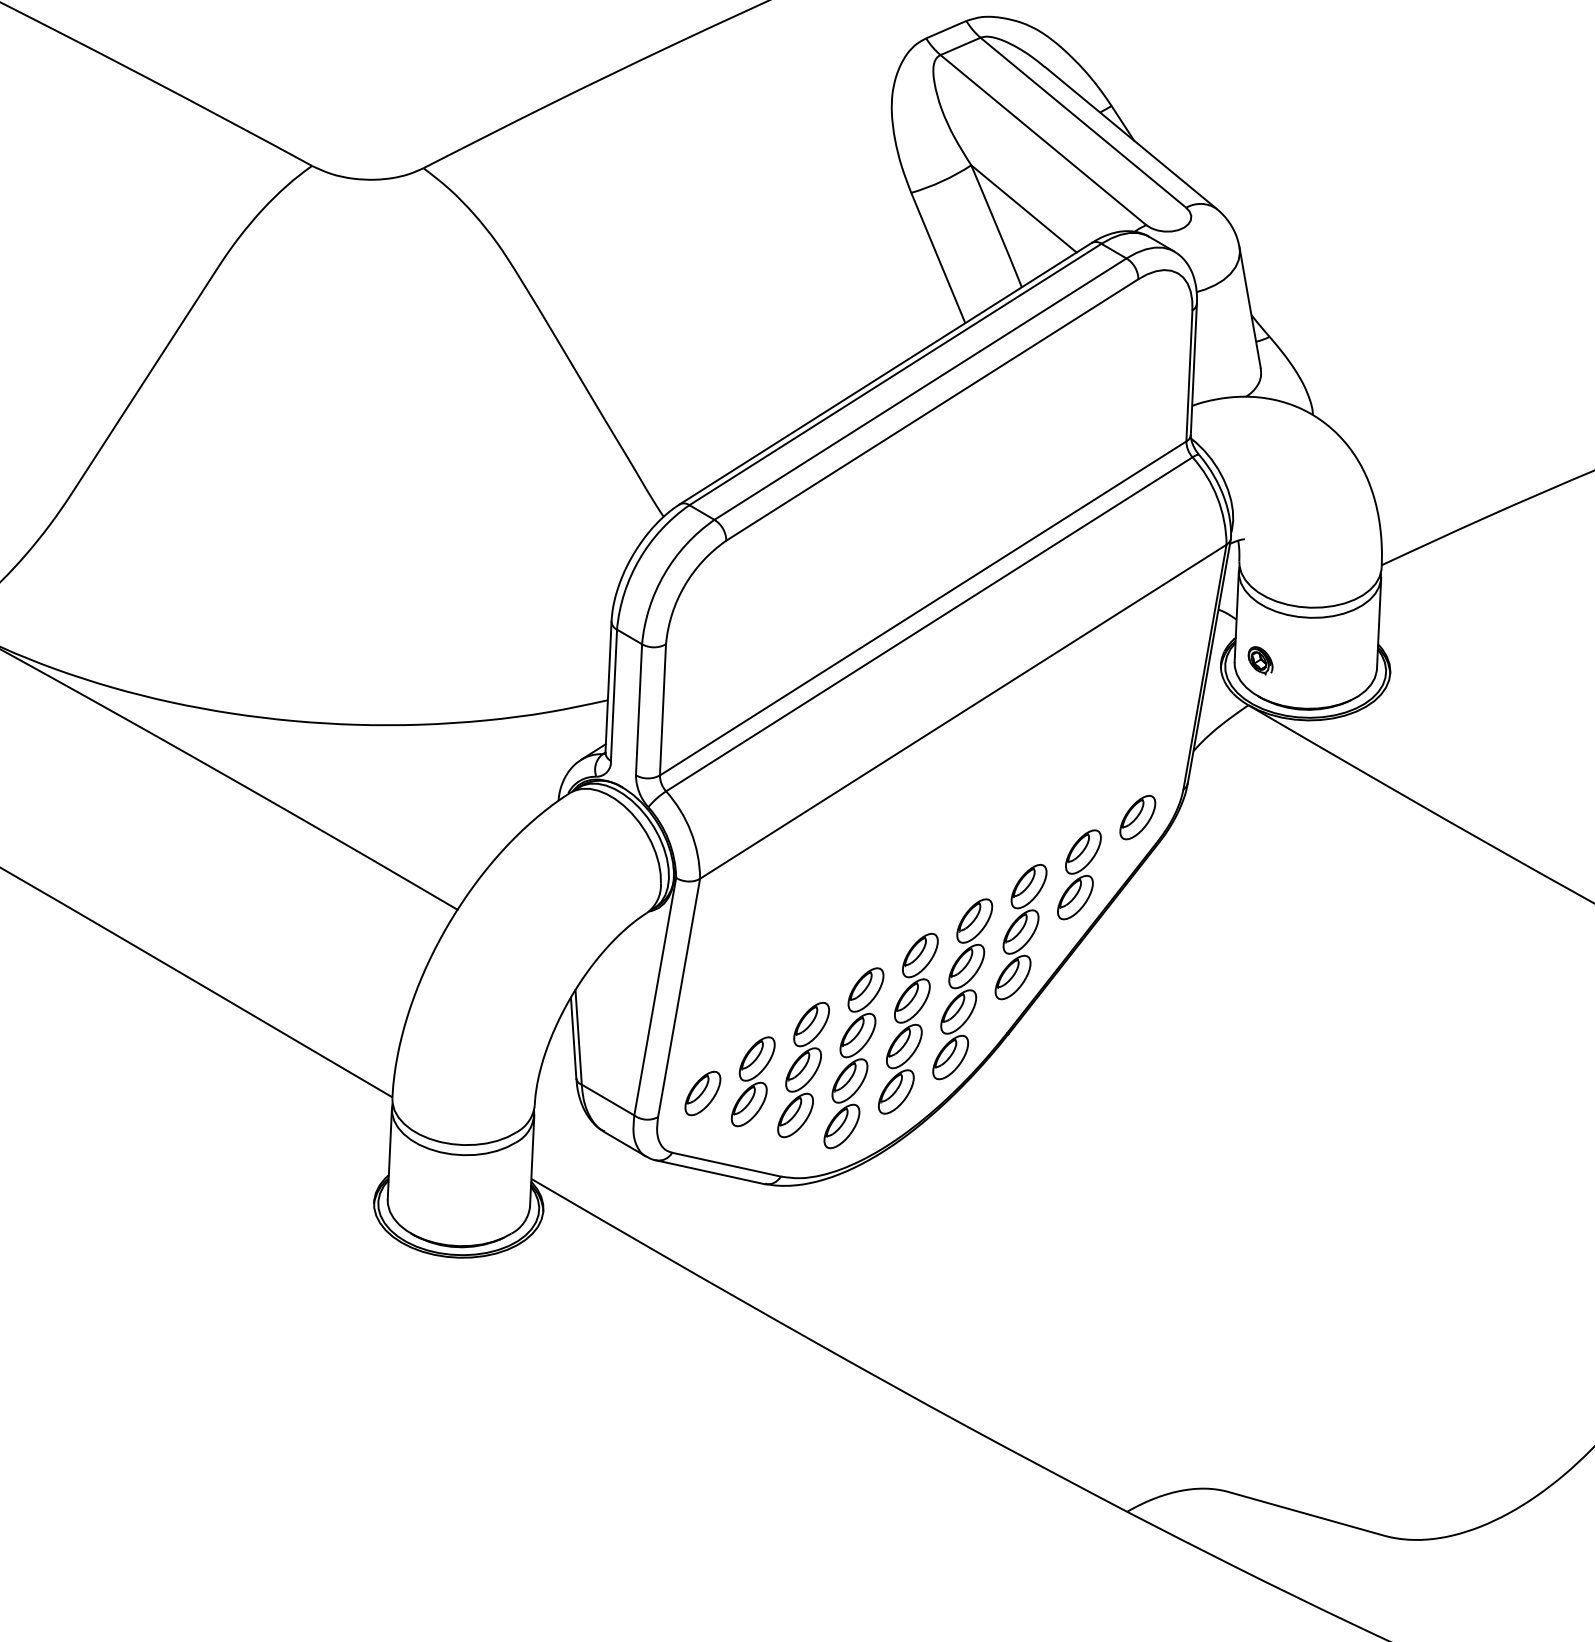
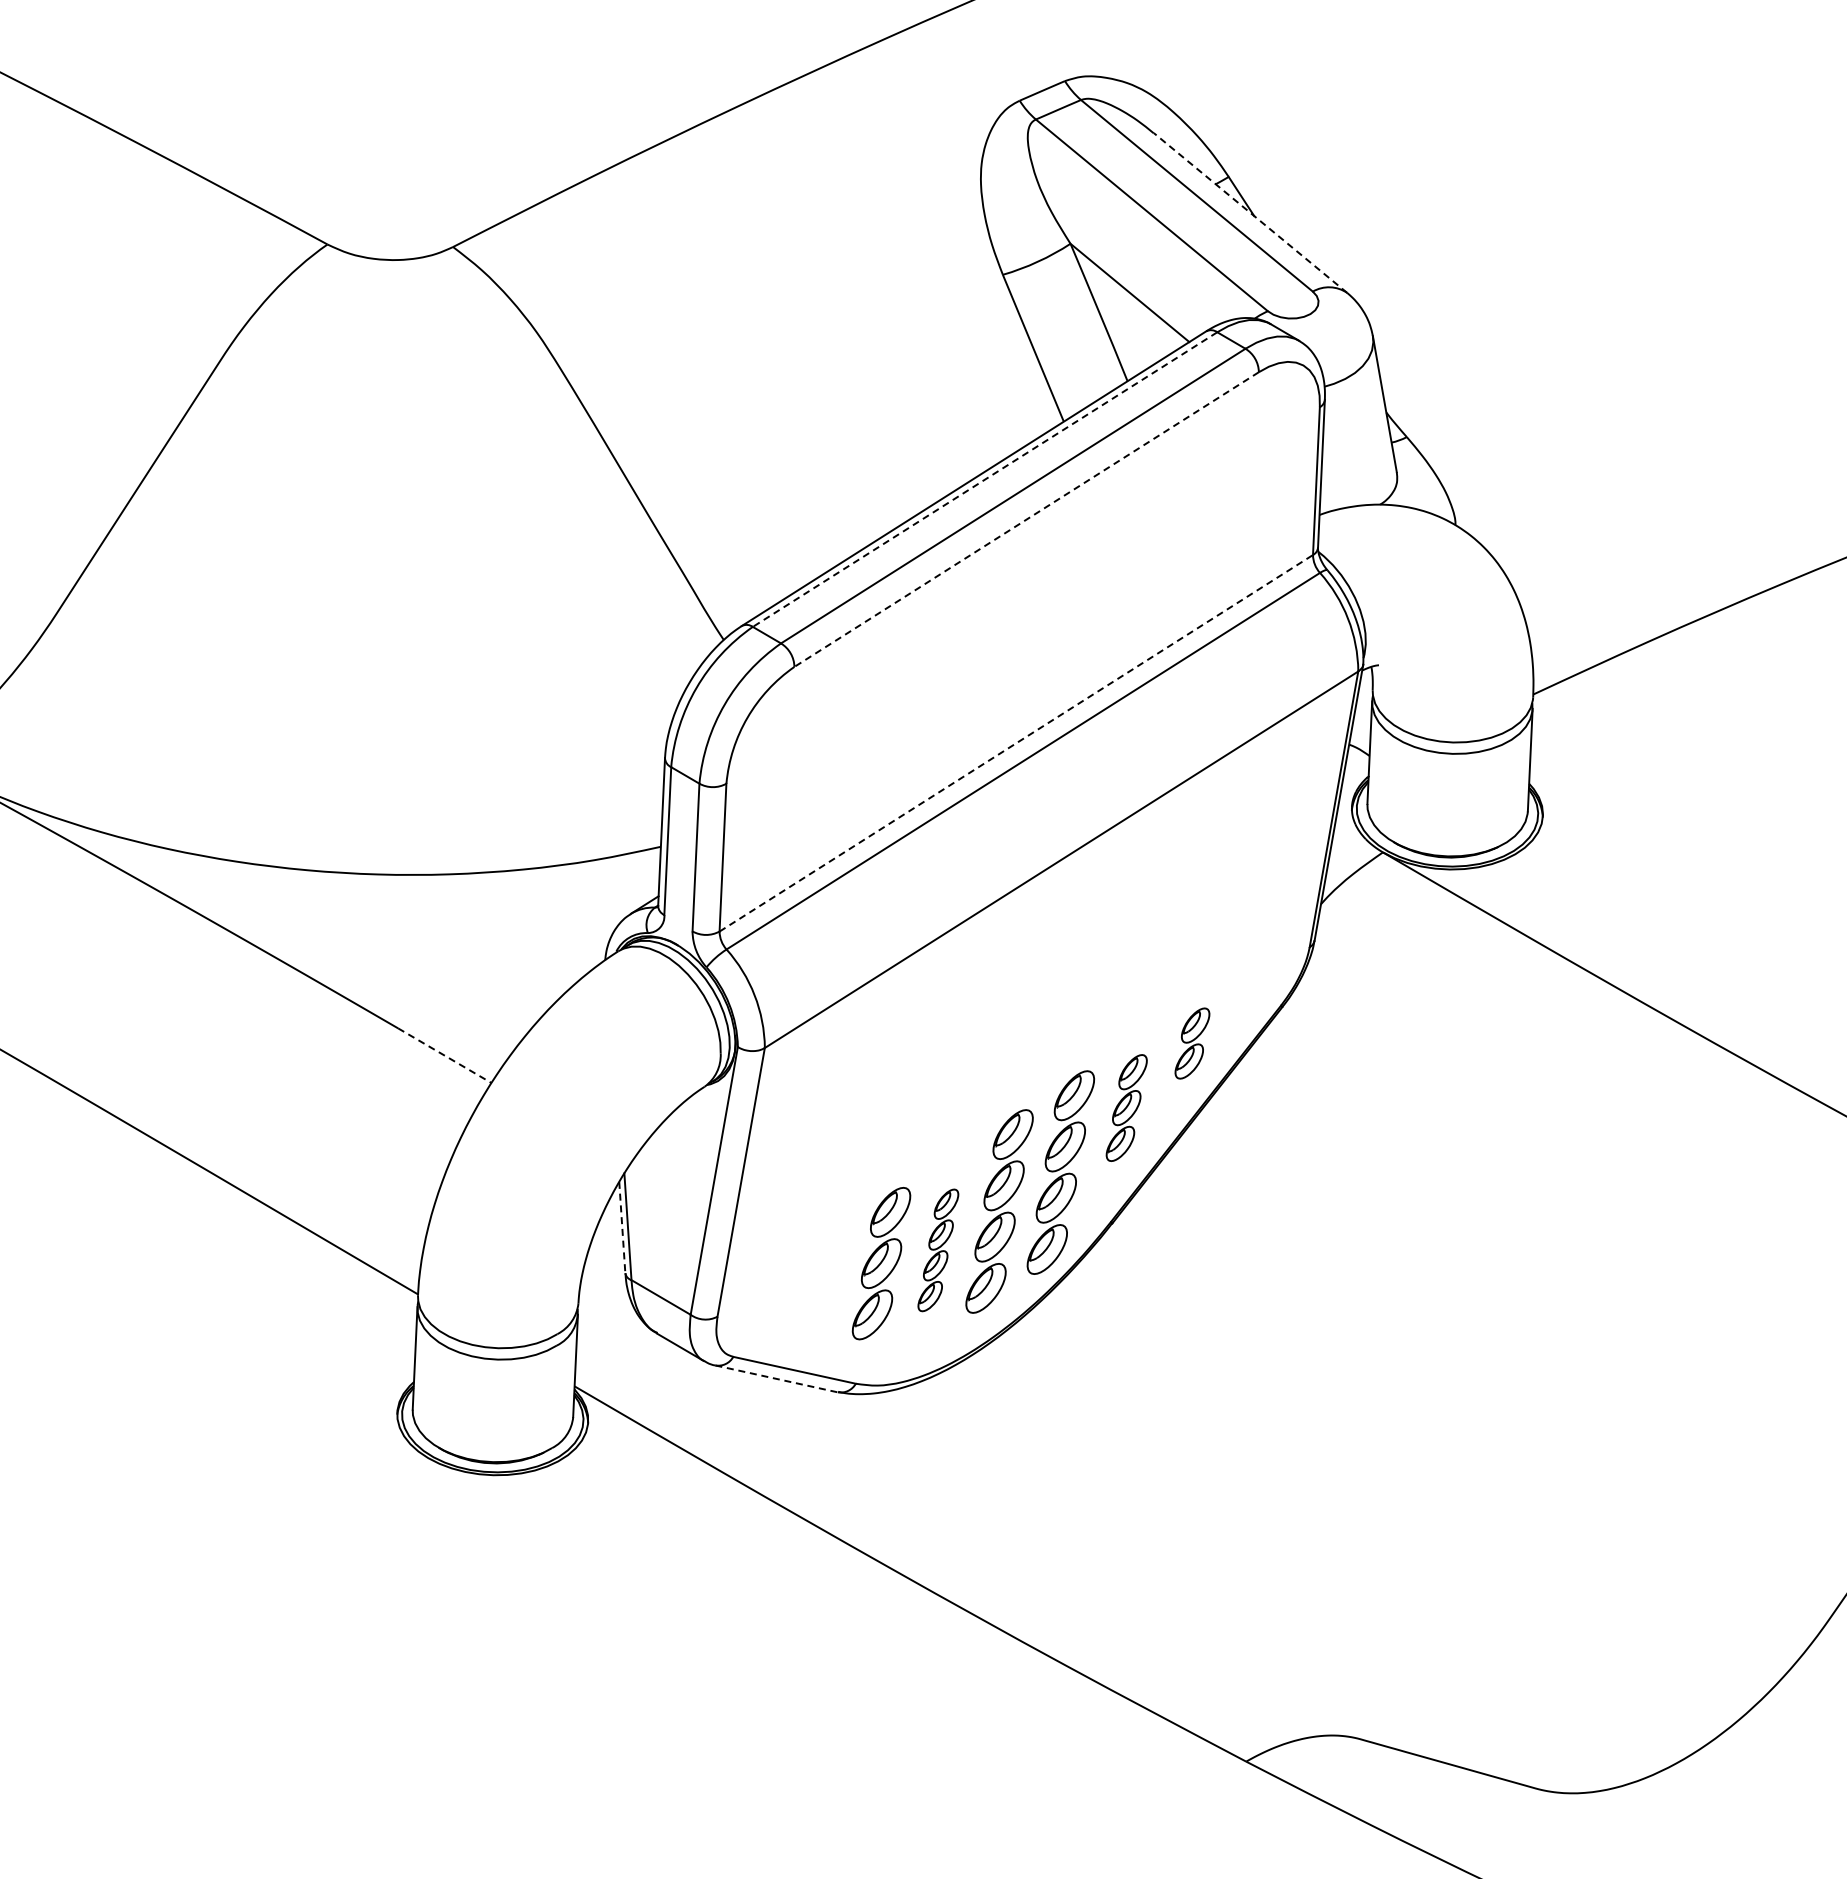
line: (1130, 137) -> (1250, 212), solid -> dashed
line: (894, 374) -> (984, 479), solid -> dashed
line: (932, 409) -> (1026, 519), solid -> dashed
line: (923, 608) -> (1016, 743), solid -> dashed
part: (1260, 660) -> (1396, 802), removed
part: (1137, 817) -> (1257, 978), removed
part: (1079, 874) -> (1192, 1043), size x0.7
line: (416, 885) -> (445, 1055), solid -> dashed
part: (1020, 931) -> (1126, 1107), size x0.7
line: (573, 1037) -> (622, 1227), solid -> dashed
part: (854, 1058) -> (938, 1250), size x0.6
part: (753, 1081) -> (824, 1276), removed
part: (702, 1092) -> (767, 1289), removed
line: (710, 1171) -> (776, 1378), solid -> dashed

